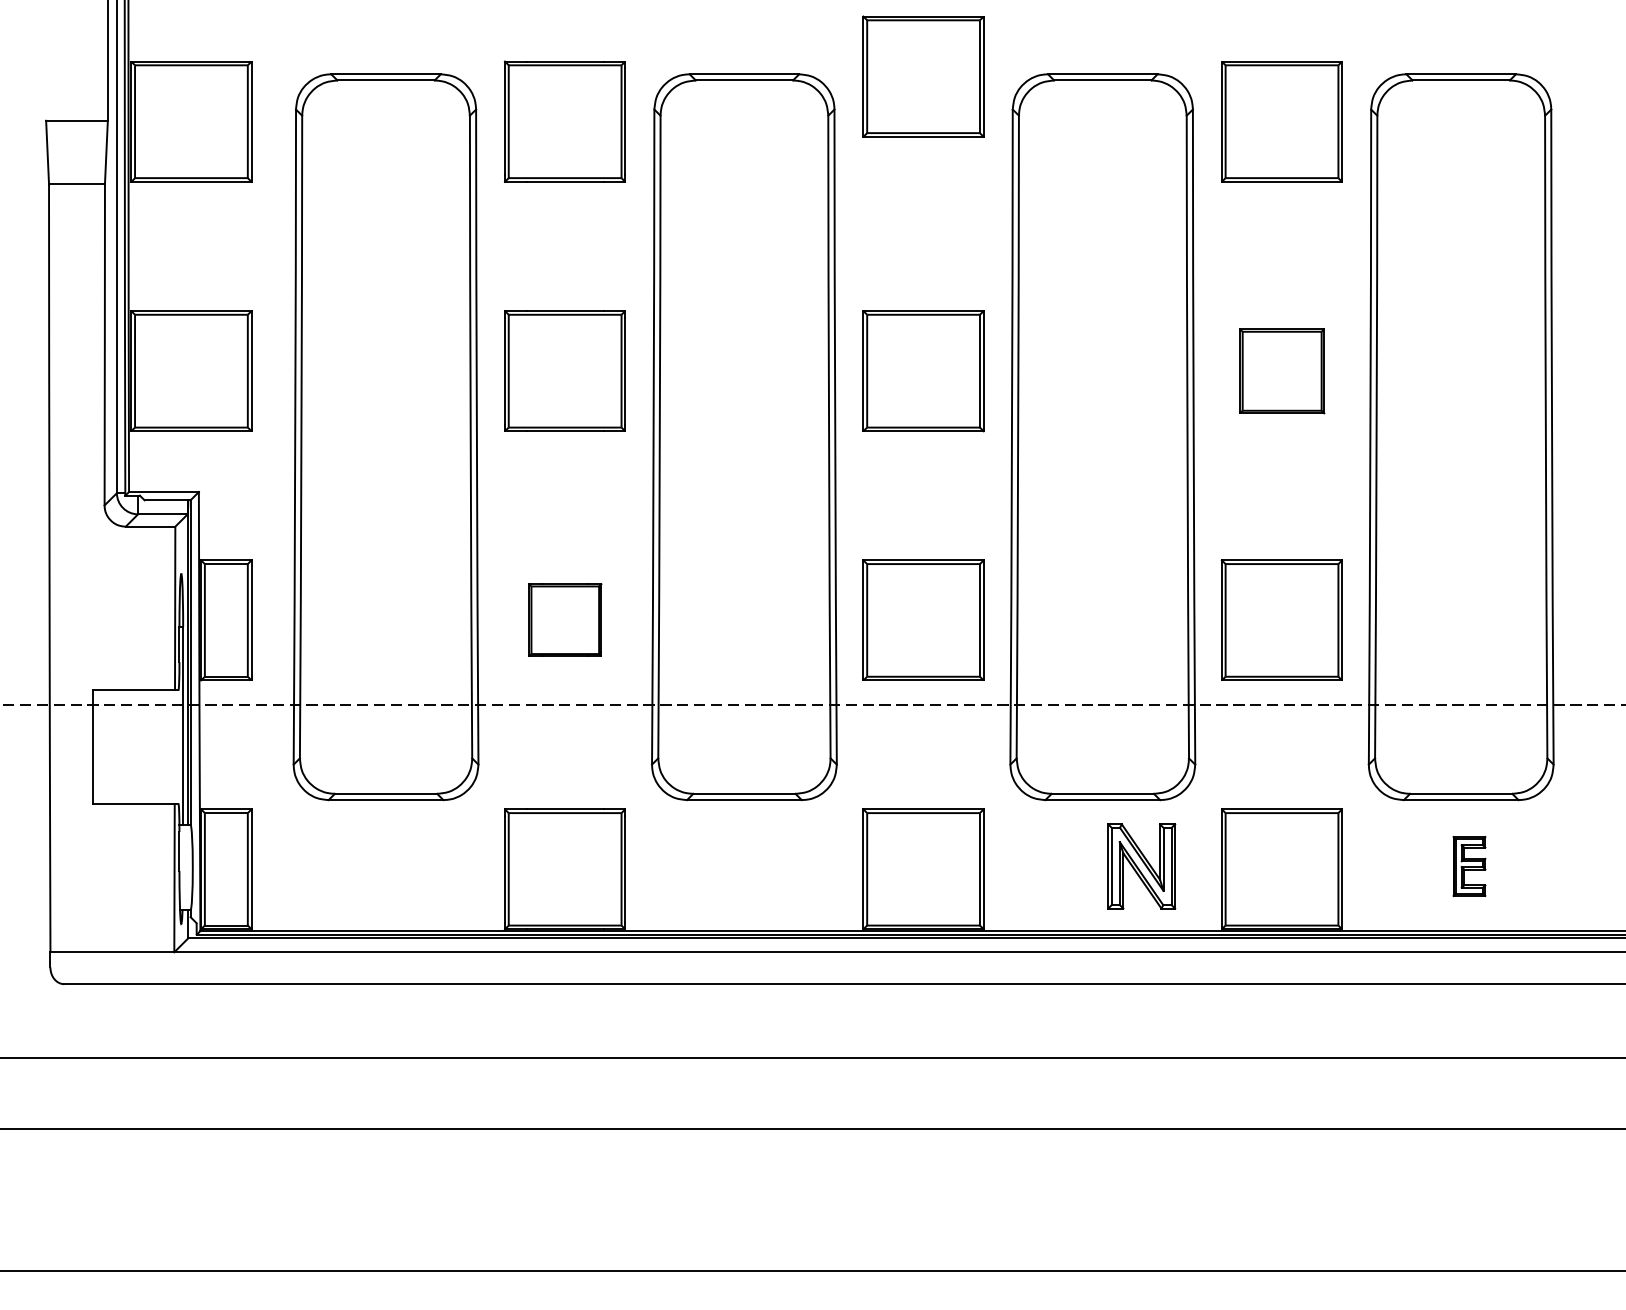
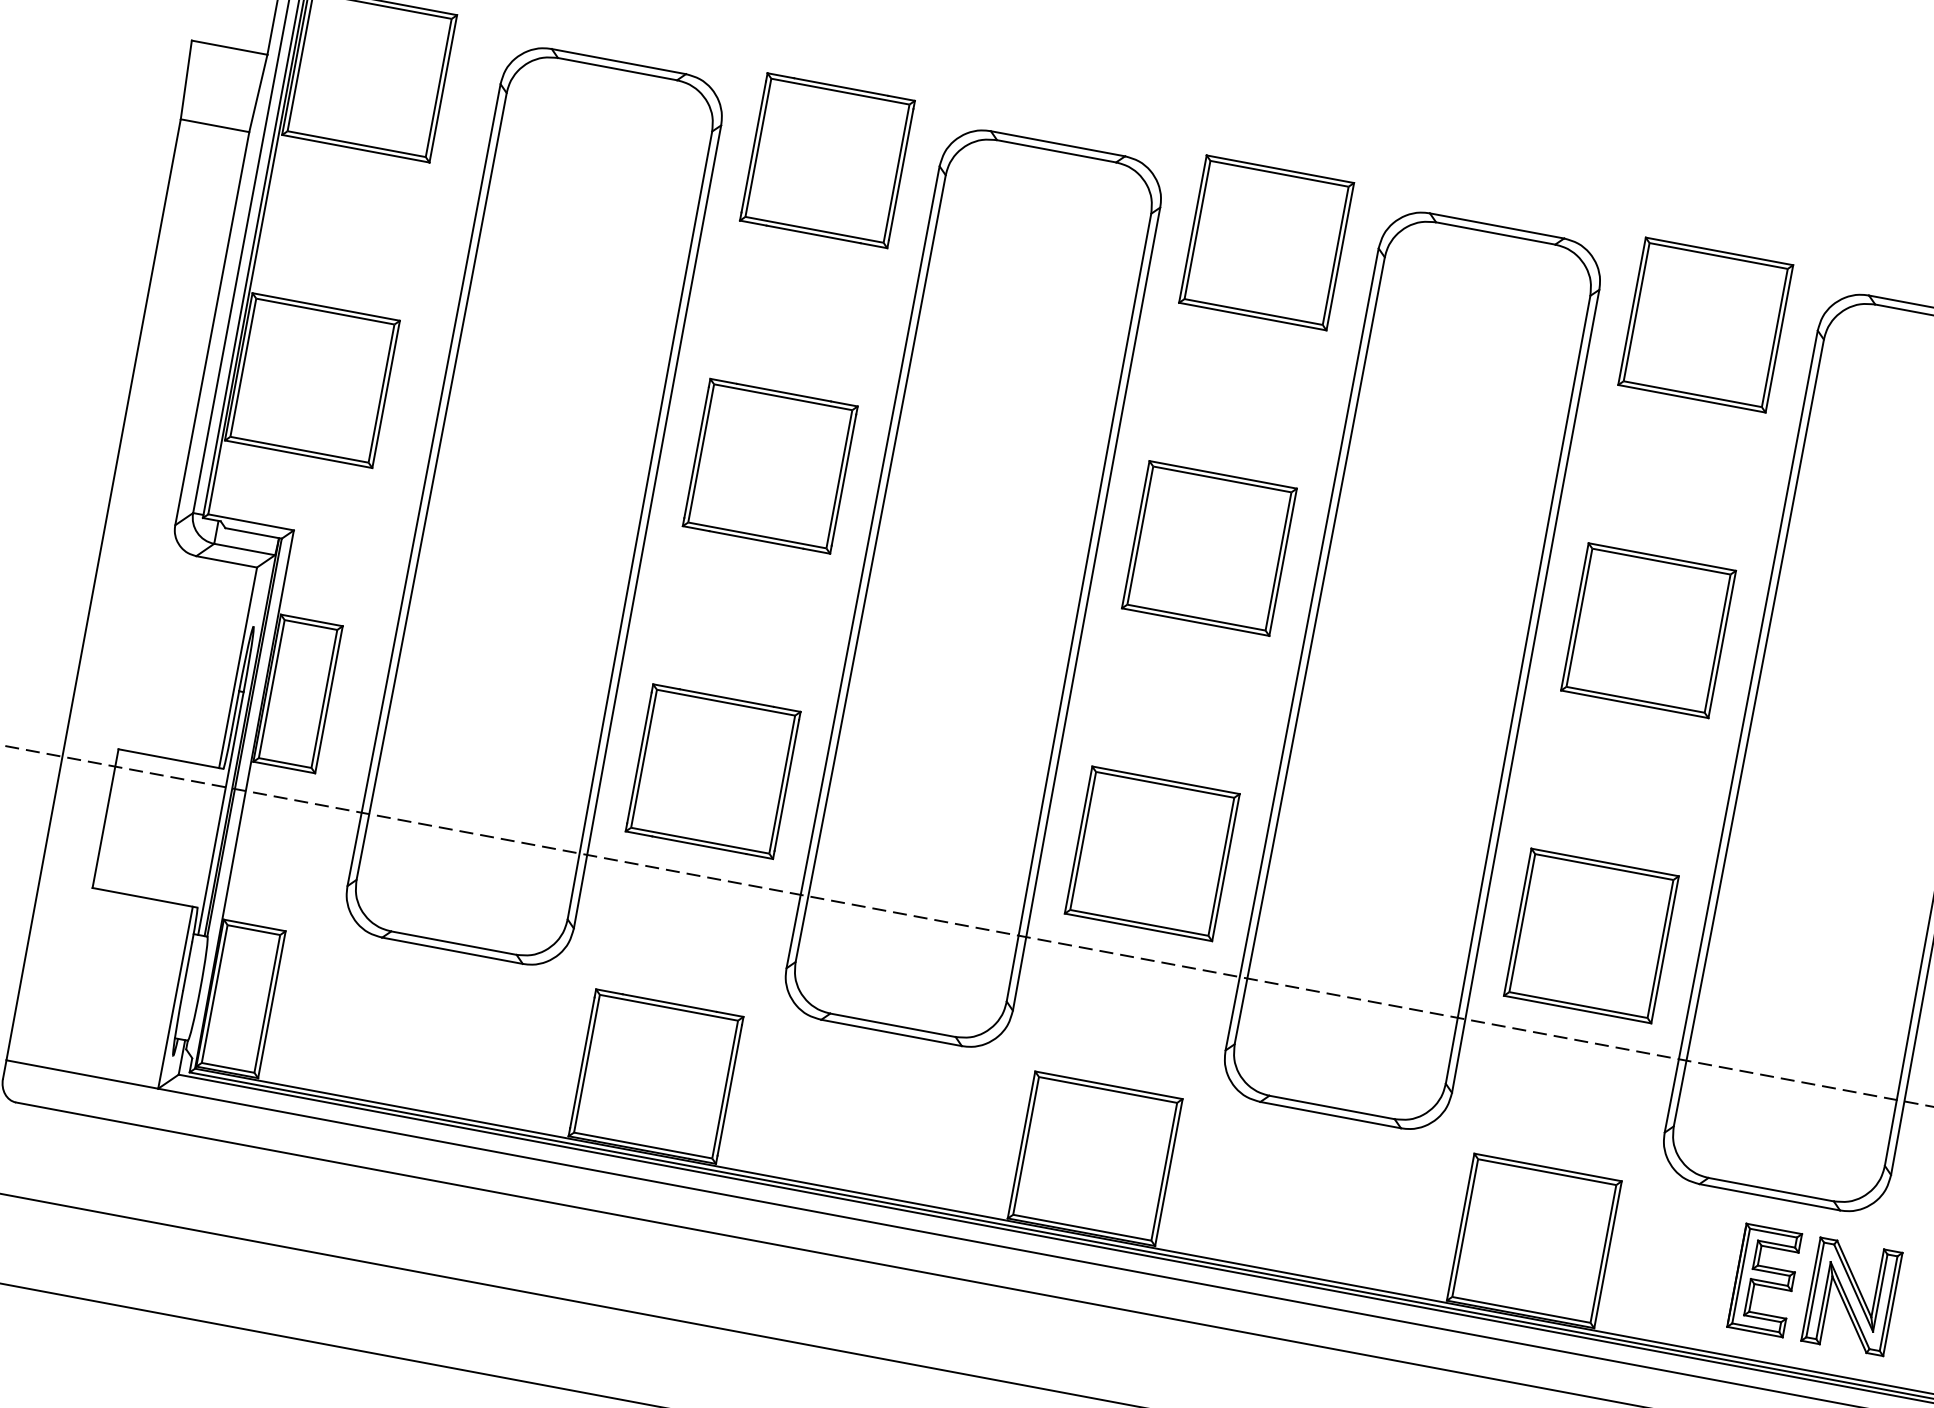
part: (923, 76) -> (1266, 242), moved
part: (1282, 371) -> (1649, 631), size x1.43
part: (565, 619) -> (713, 770), size x1.67
part: (1141, 866) -> (1851, 1296), moved
part: (1469, 866) -> (1764, 1280), size x1.43

